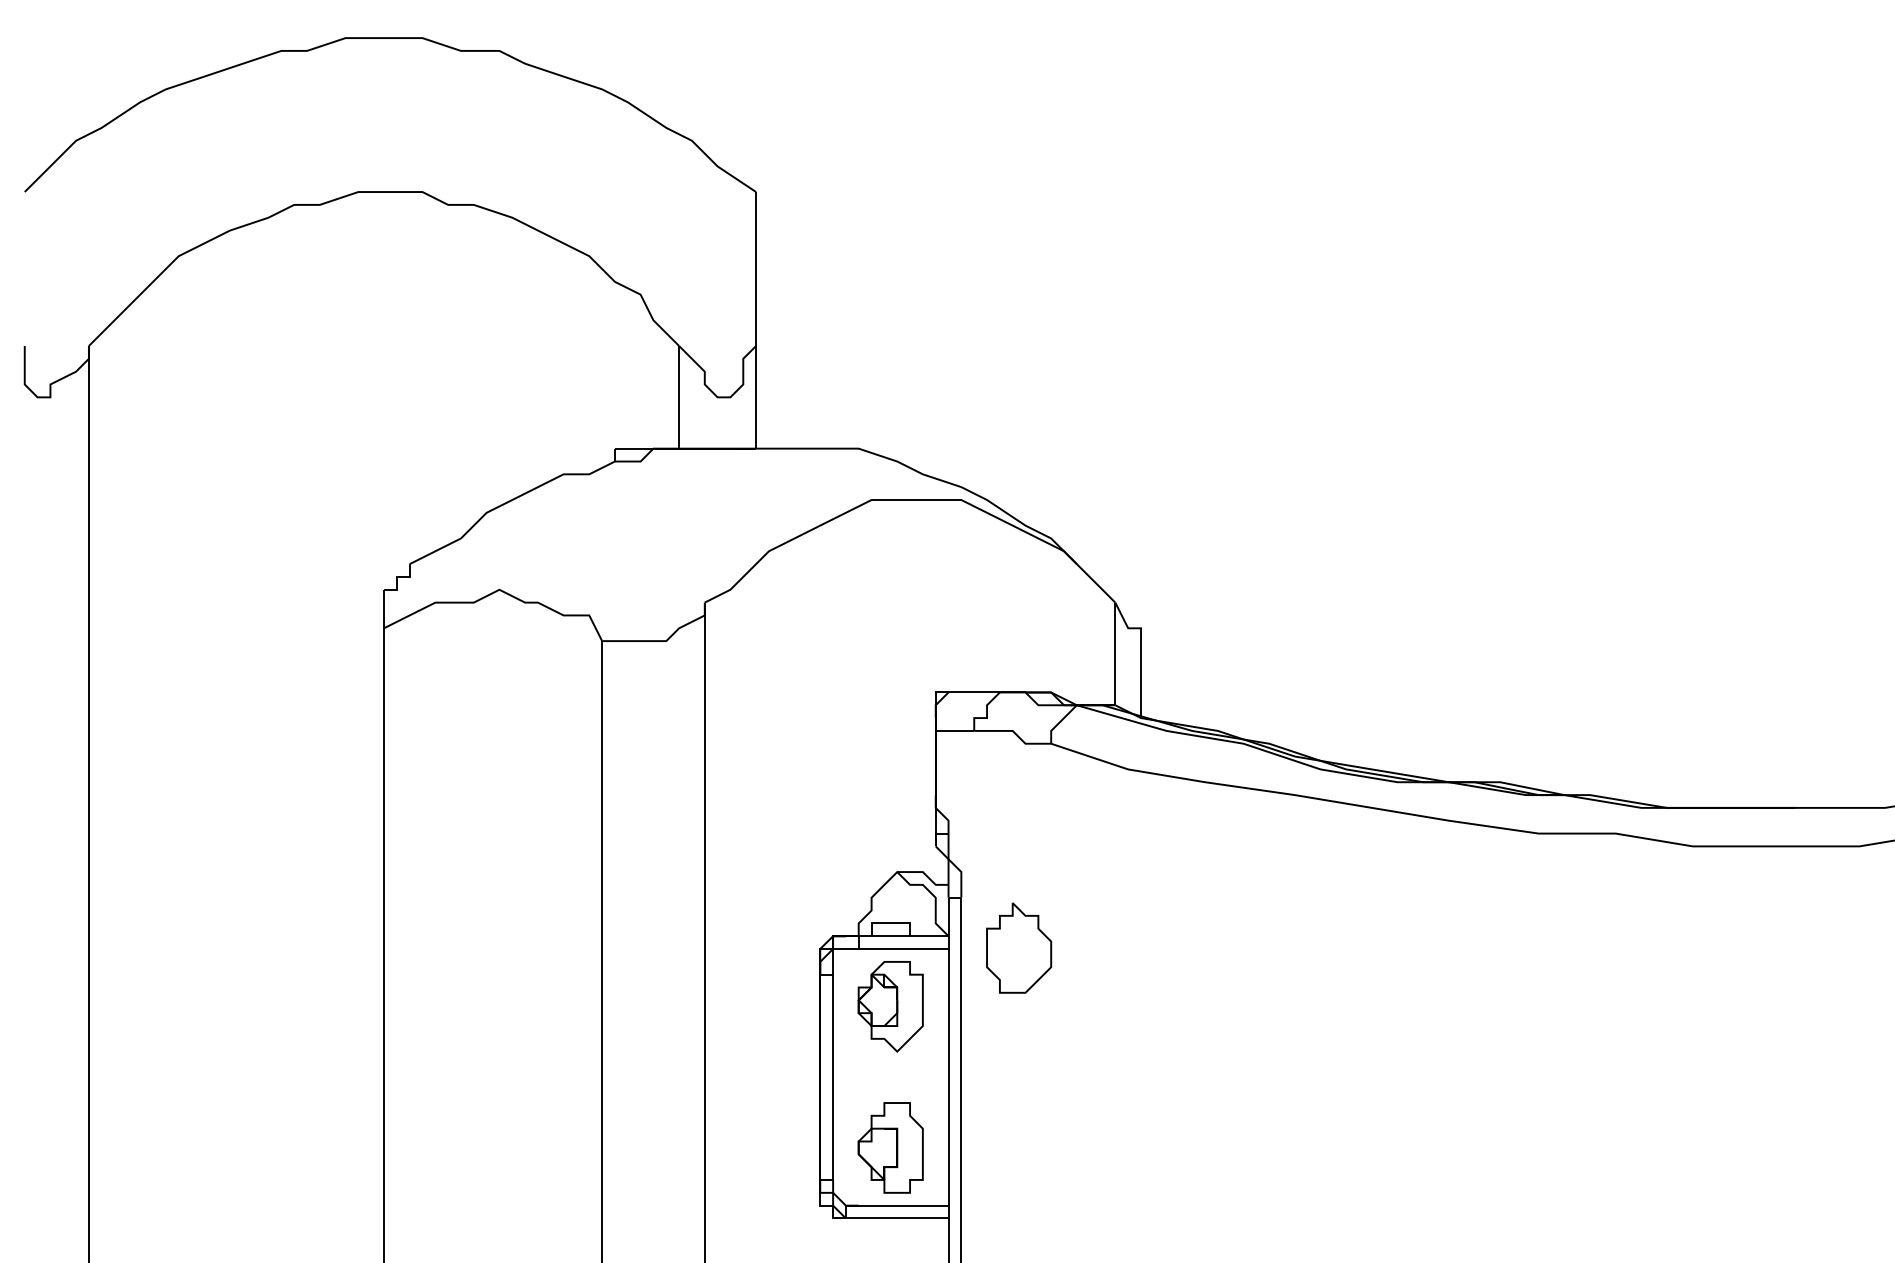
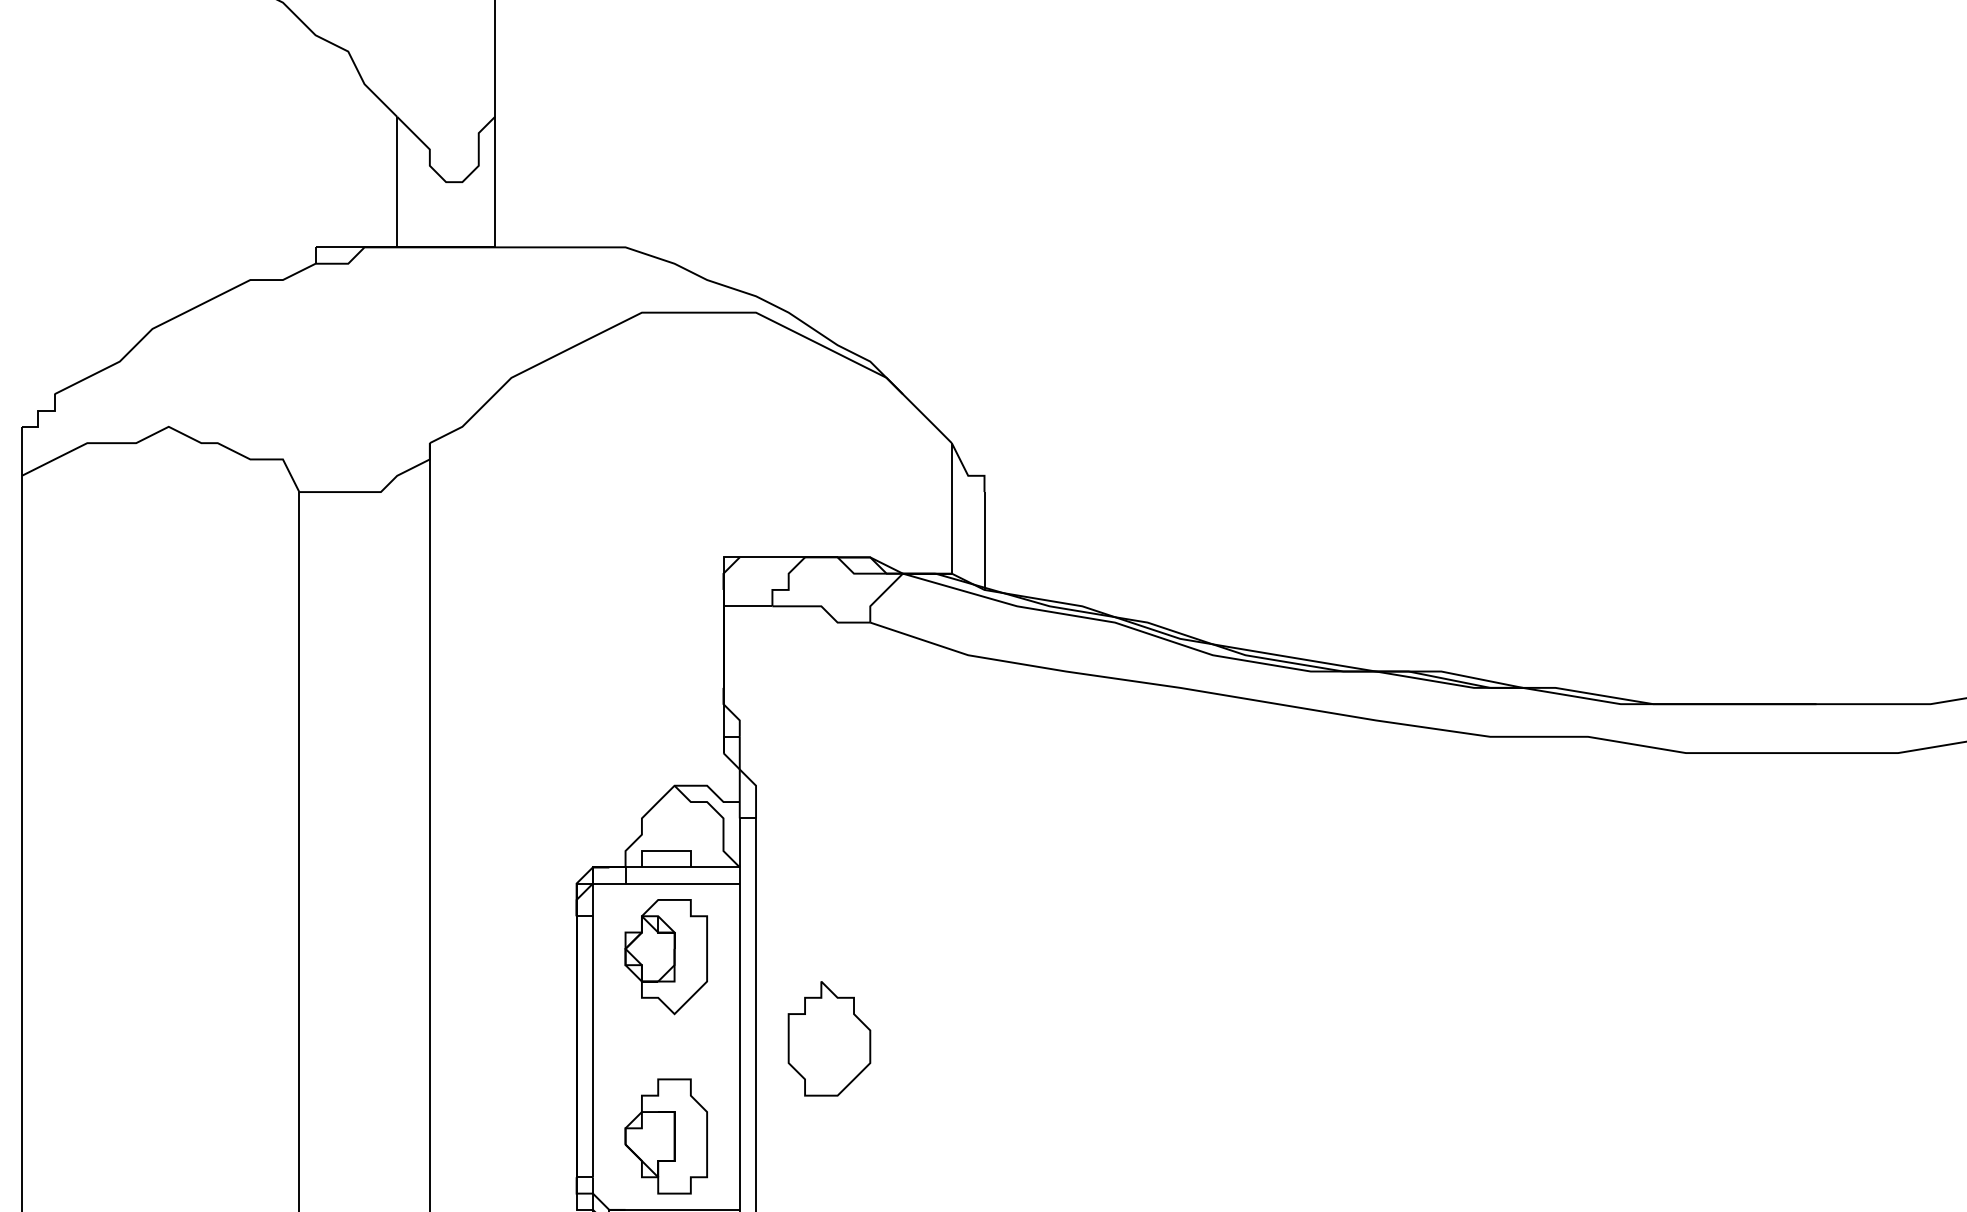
part: (1019, 947) -> (829, 1038), moved

